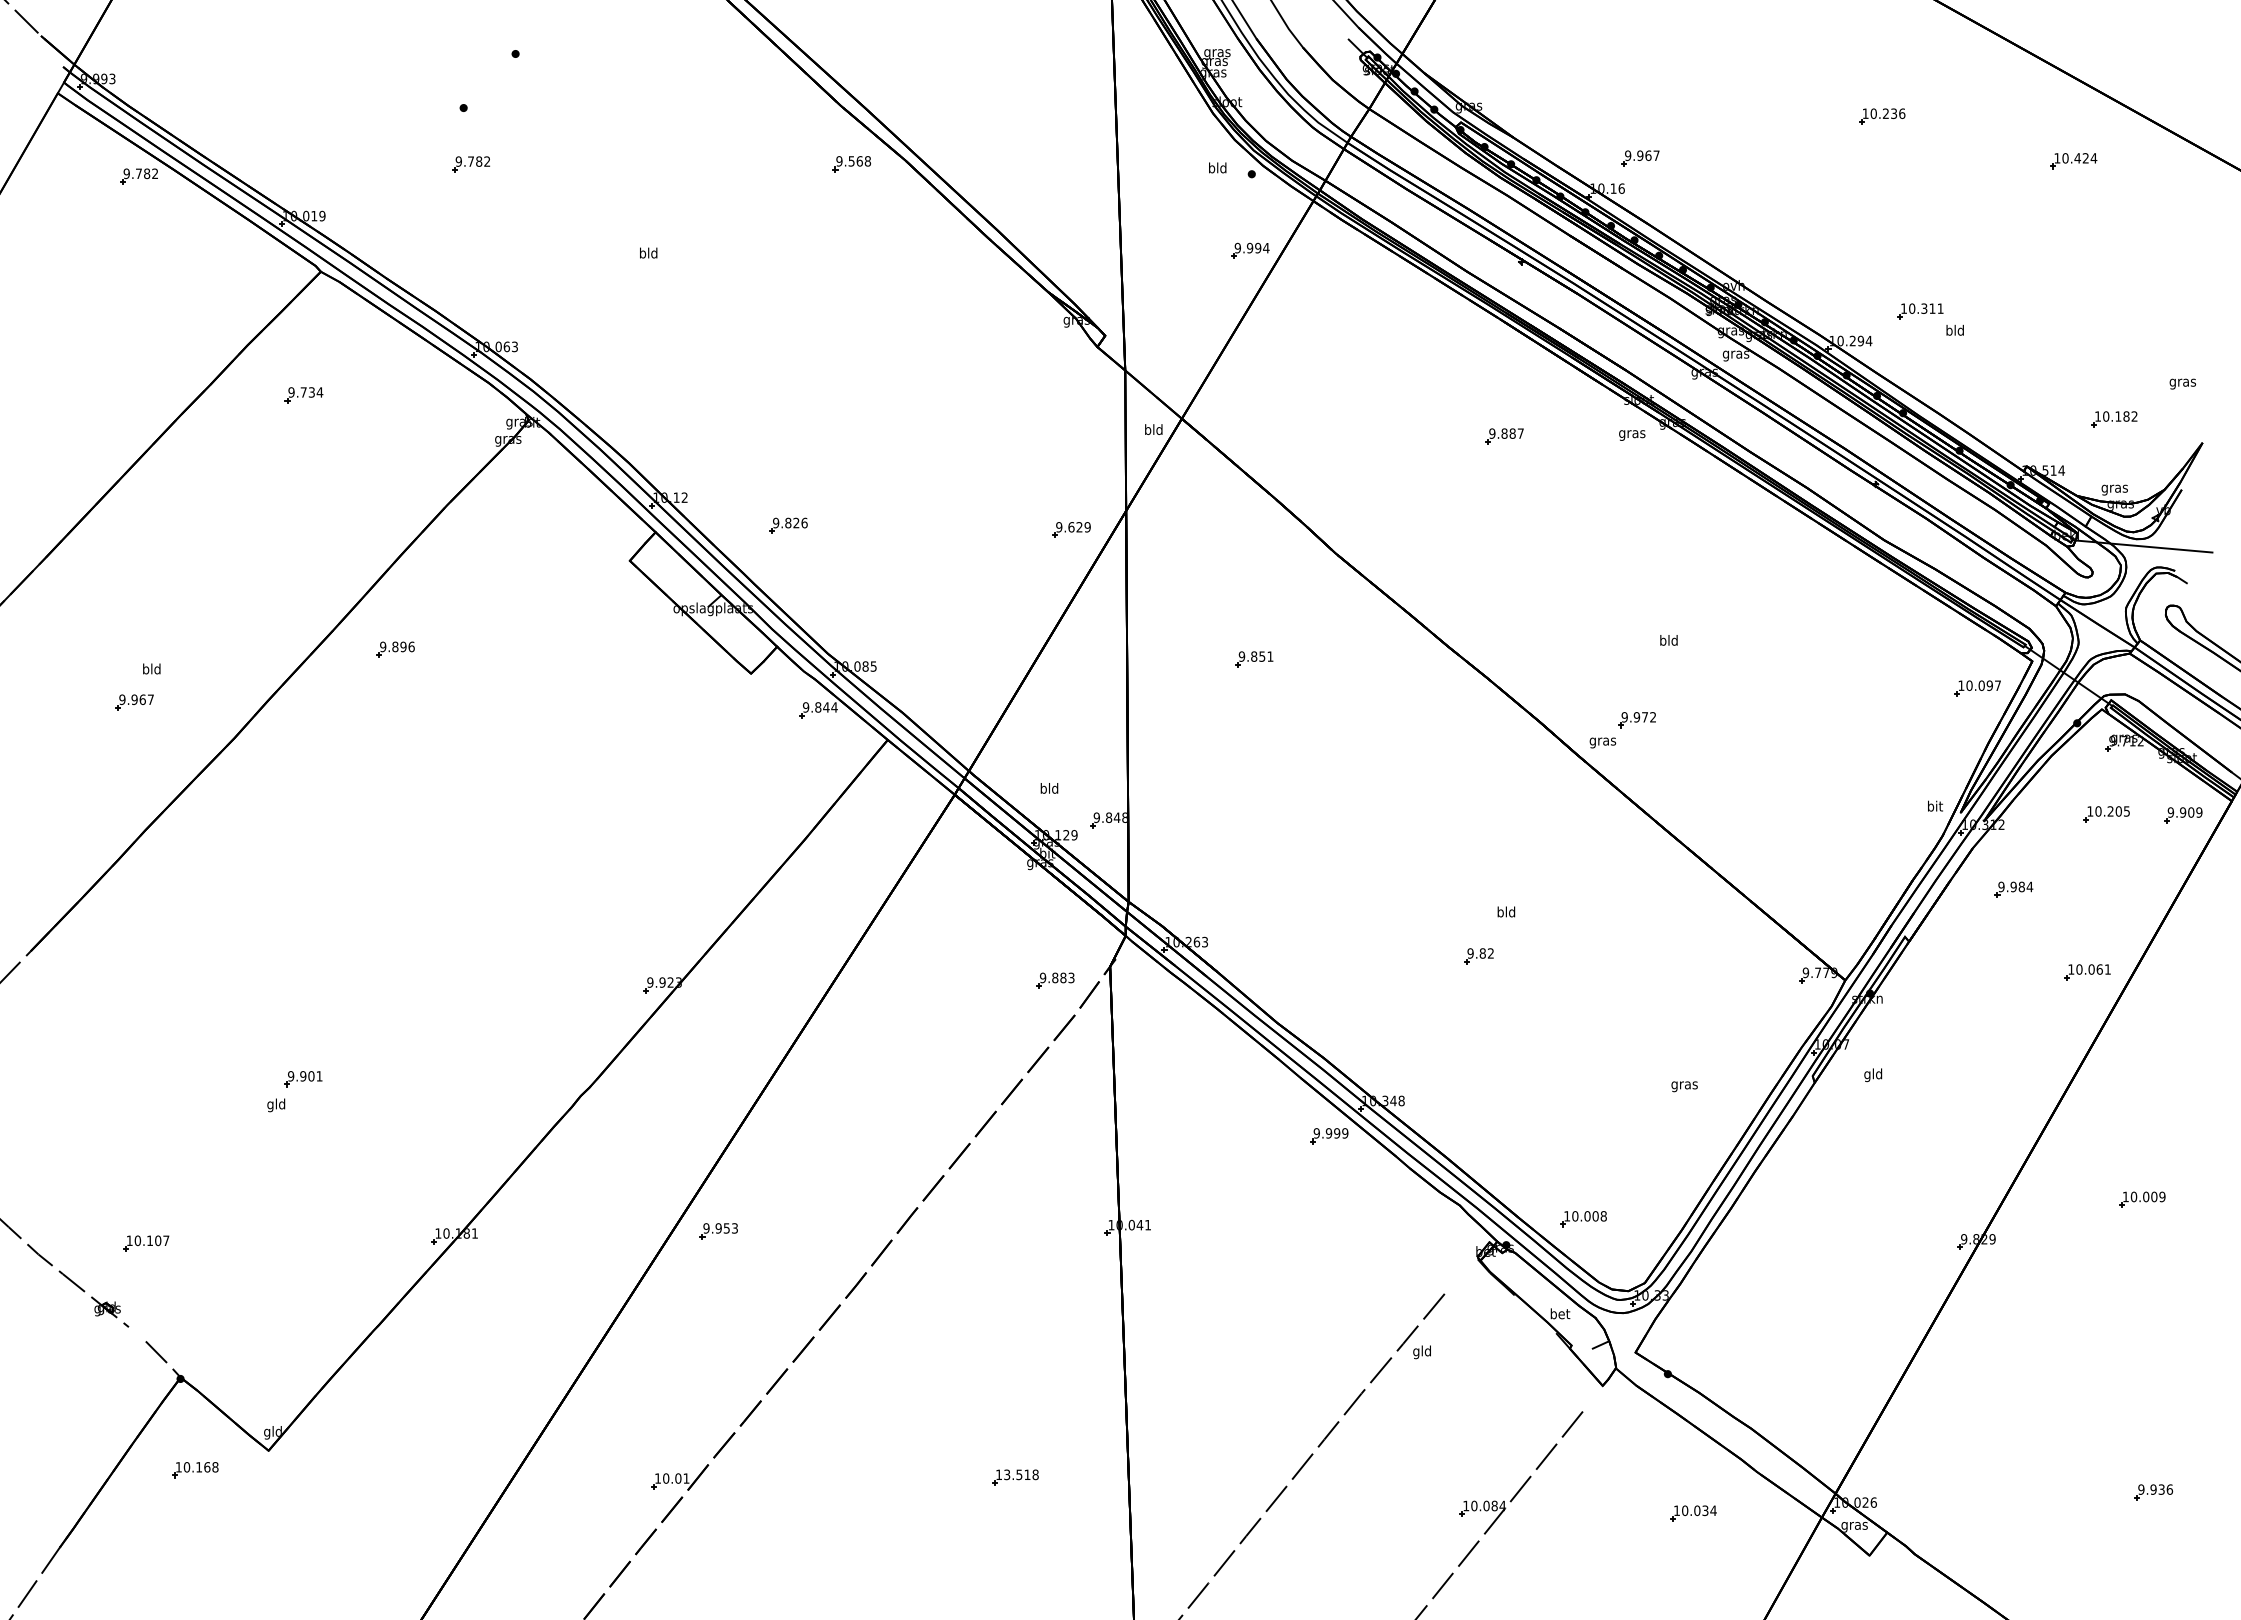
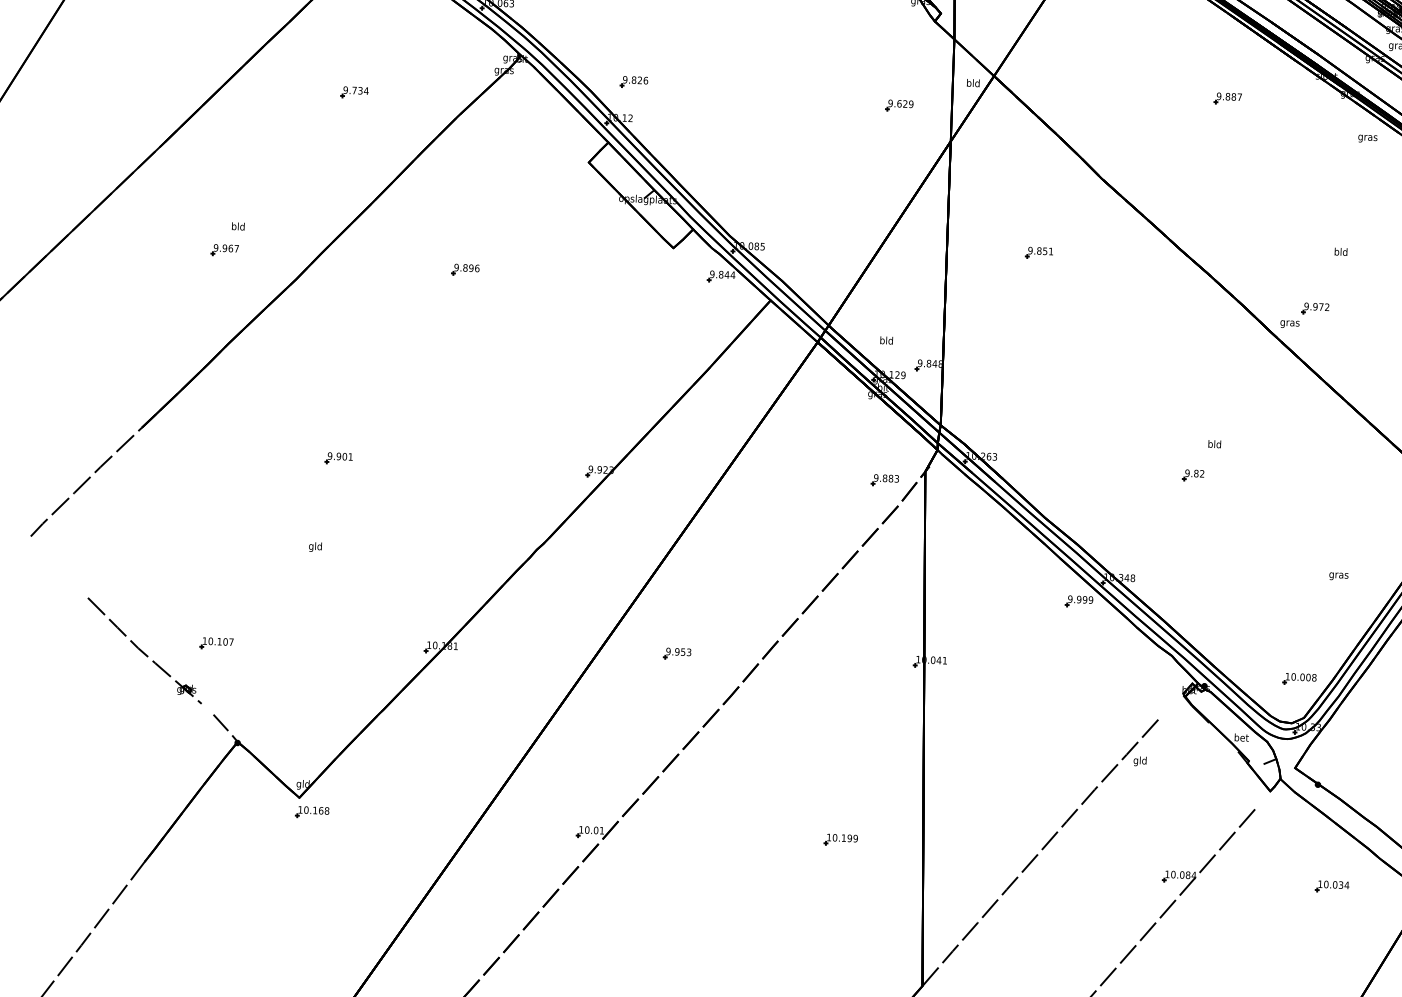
part: (303, 395) -> (354, 92), moved
text: (1632, 435) -> (1368, 138), moved
part: (788, 525) -> (634, 81), moved
part: (1071, 529) -> (899, 105), moved
part: (395, 649) -> (465, 269), moved
part: (303, 1079) -> (338, 458), moved
part: (1583, 1219) -> (1299, 679), moved
part: (718, 1231) -> (677, 654), moved
part: (195, 1470) -> (312, 812), moved
text: (1021, 1474) -> (845, 837), 13.518 -> 10.199

